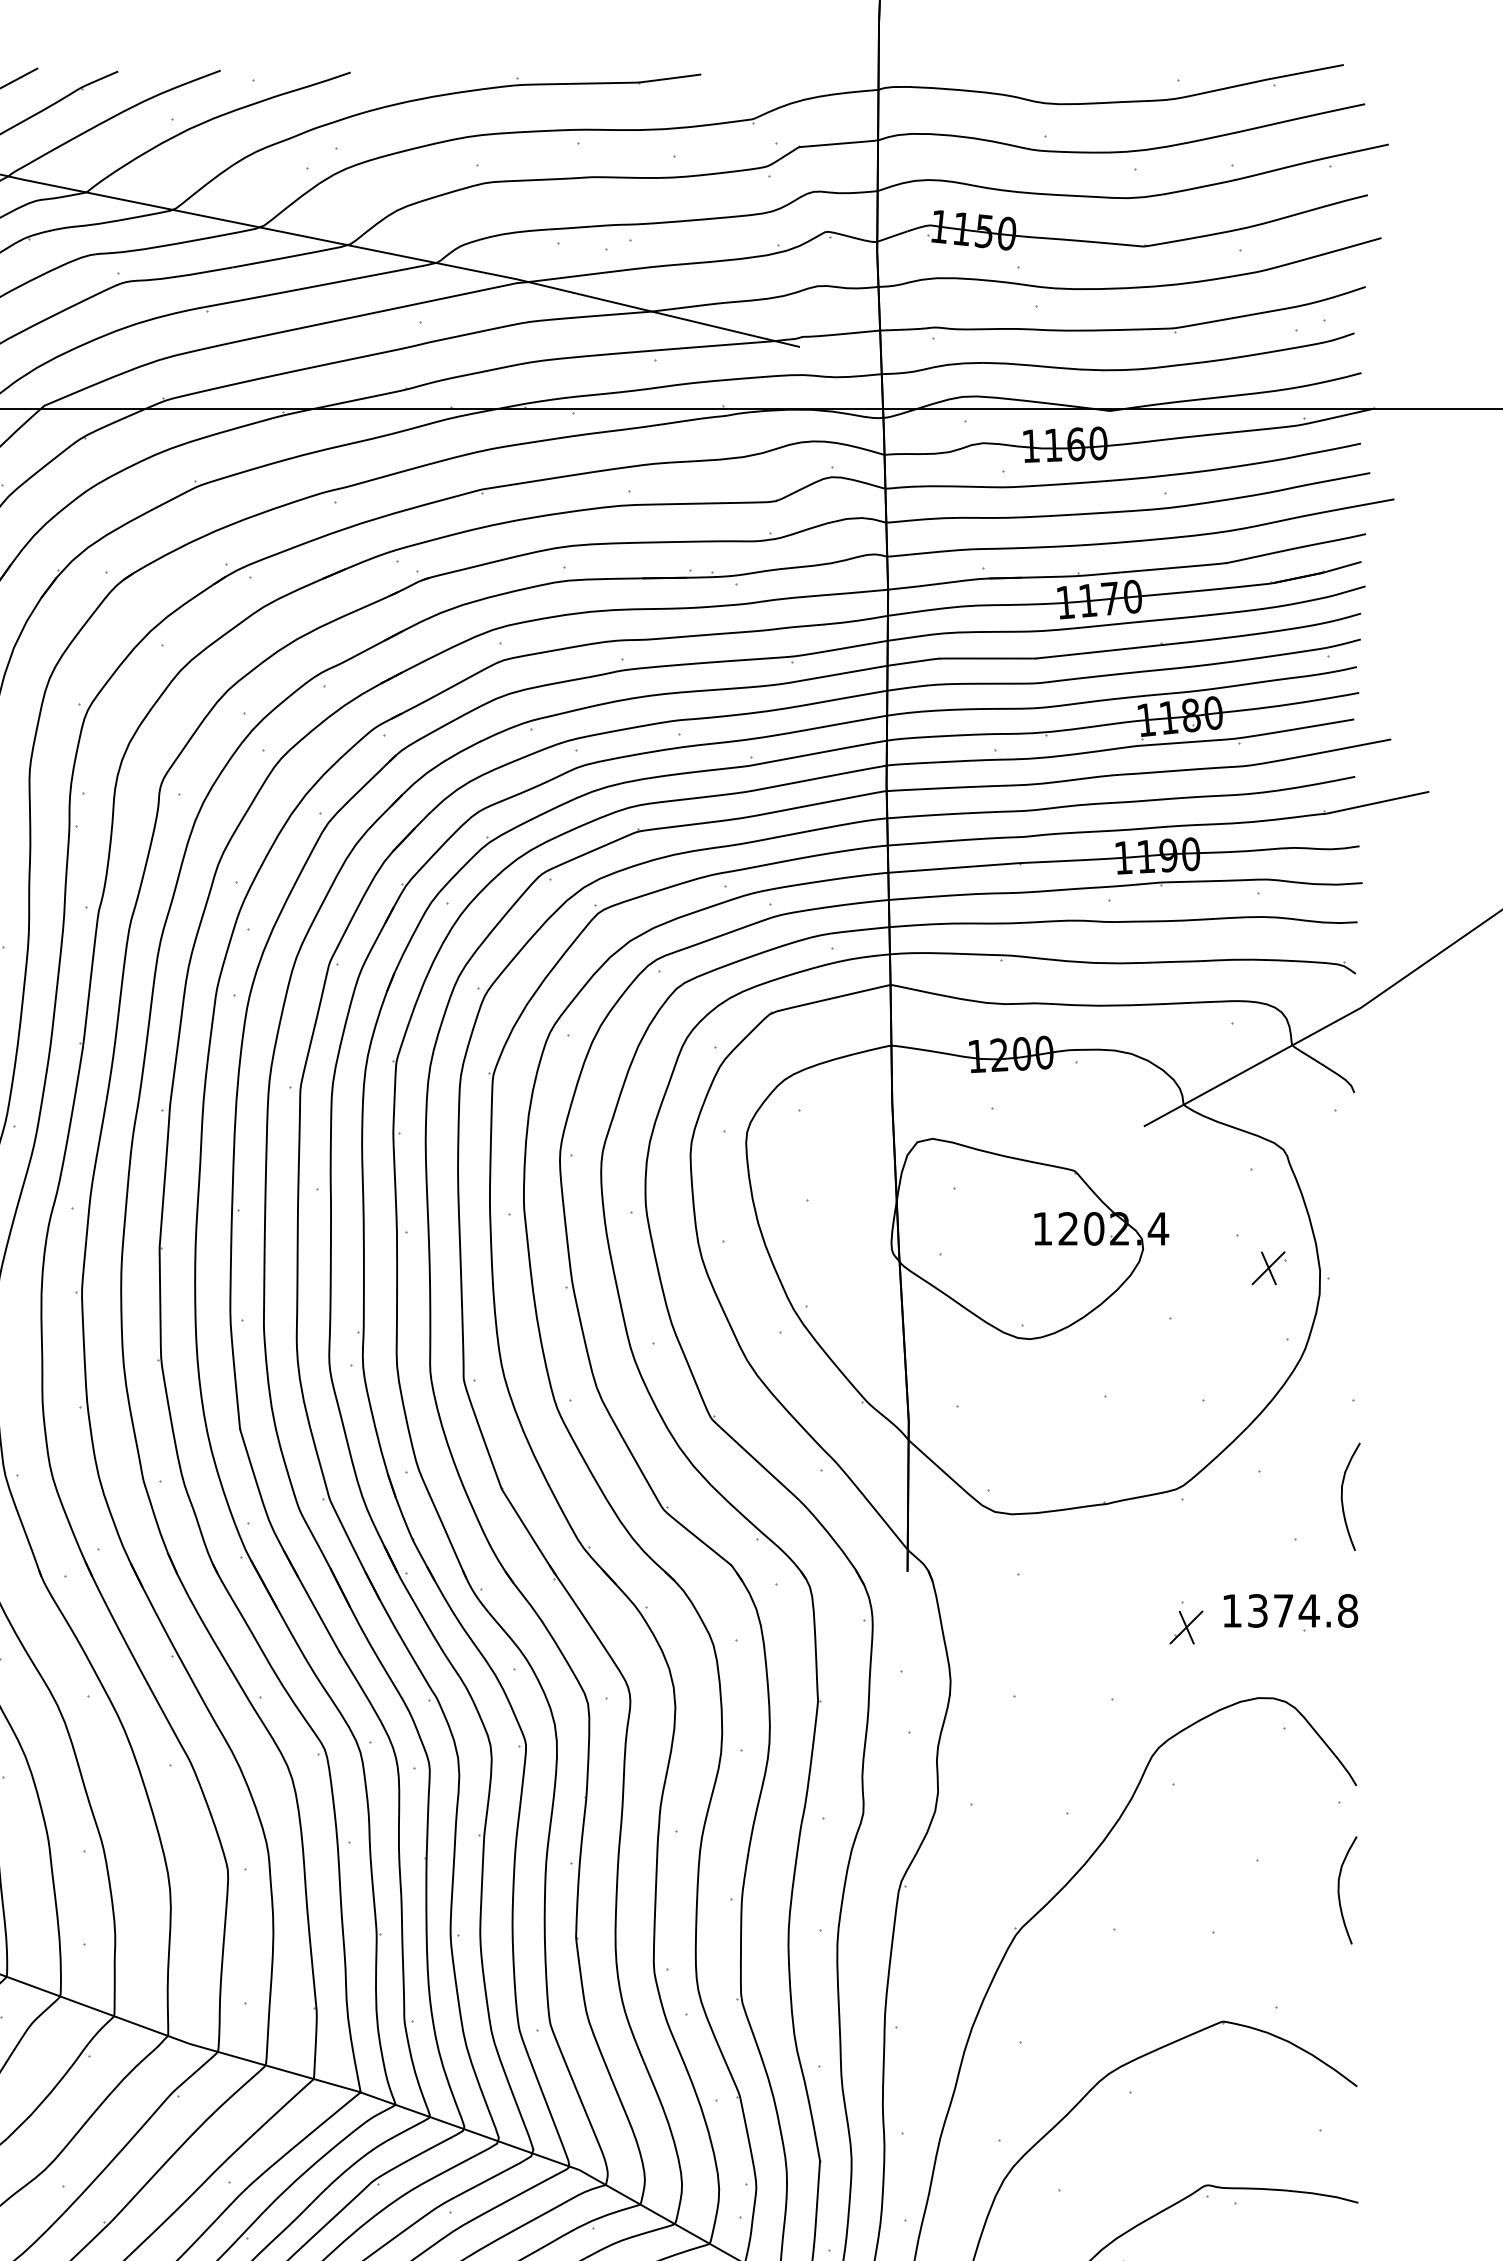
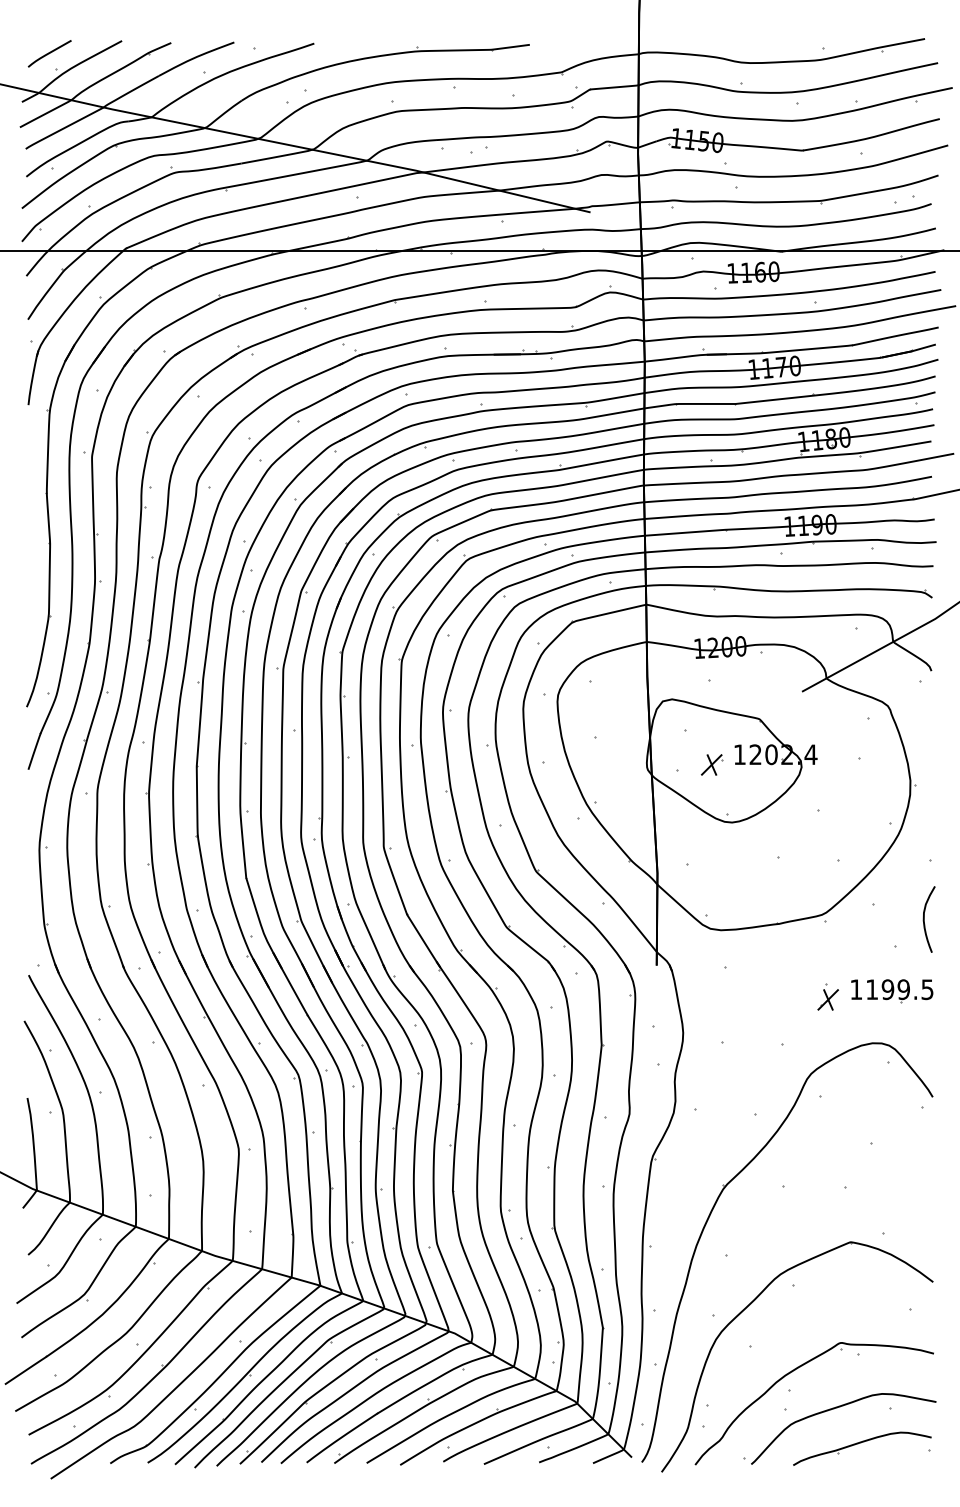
part: (1268, 1267) -> (711, 764), moved
text: (1302, 1610) -> (899, 989), 1374.8 -> 1199.5
curve: (1339, 1890) -> (922, 1161), removed

